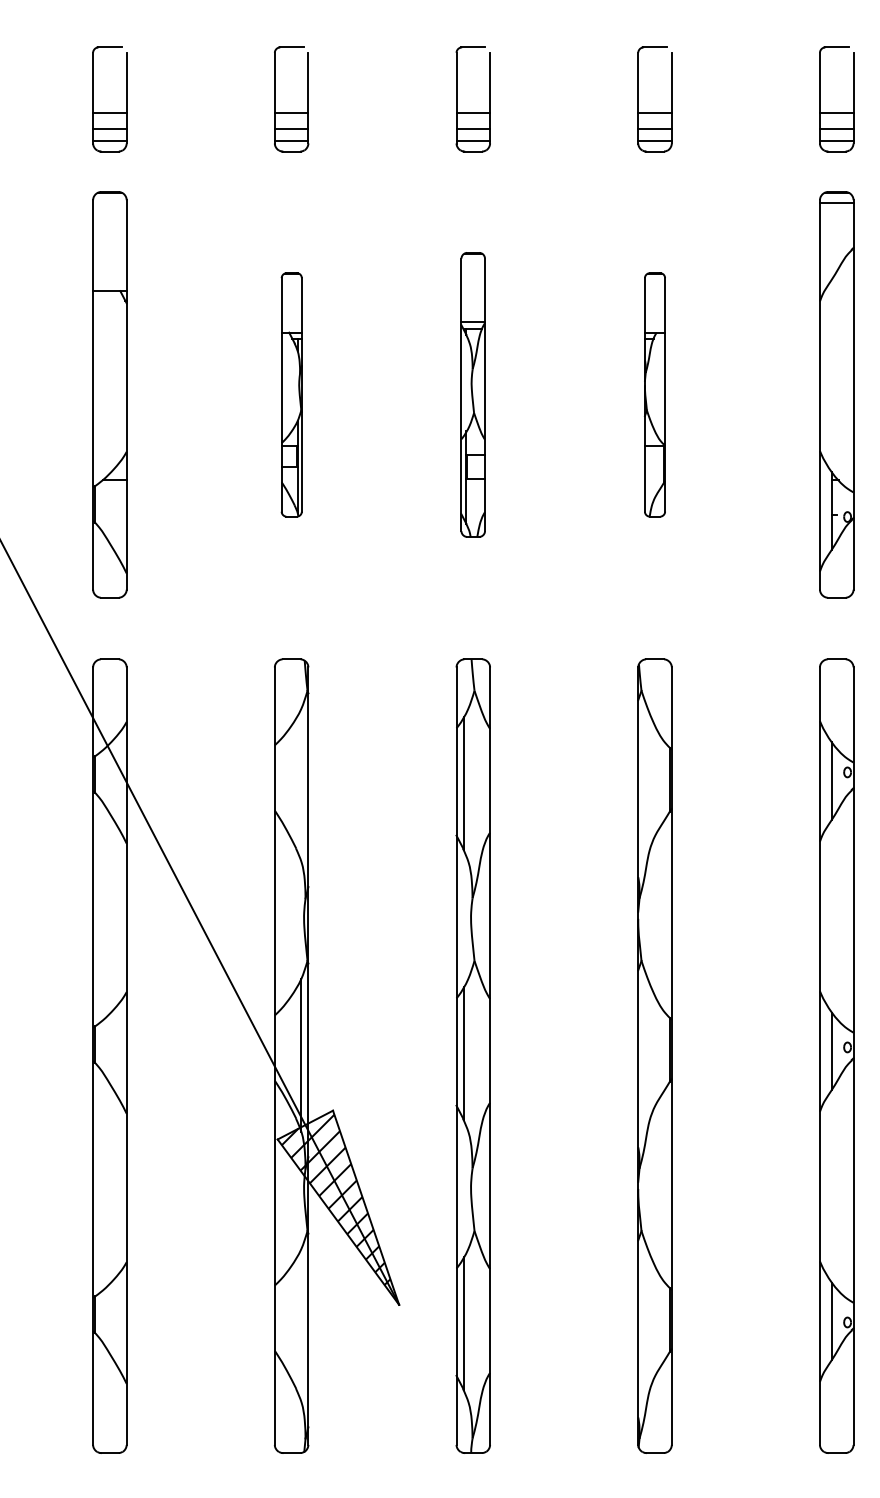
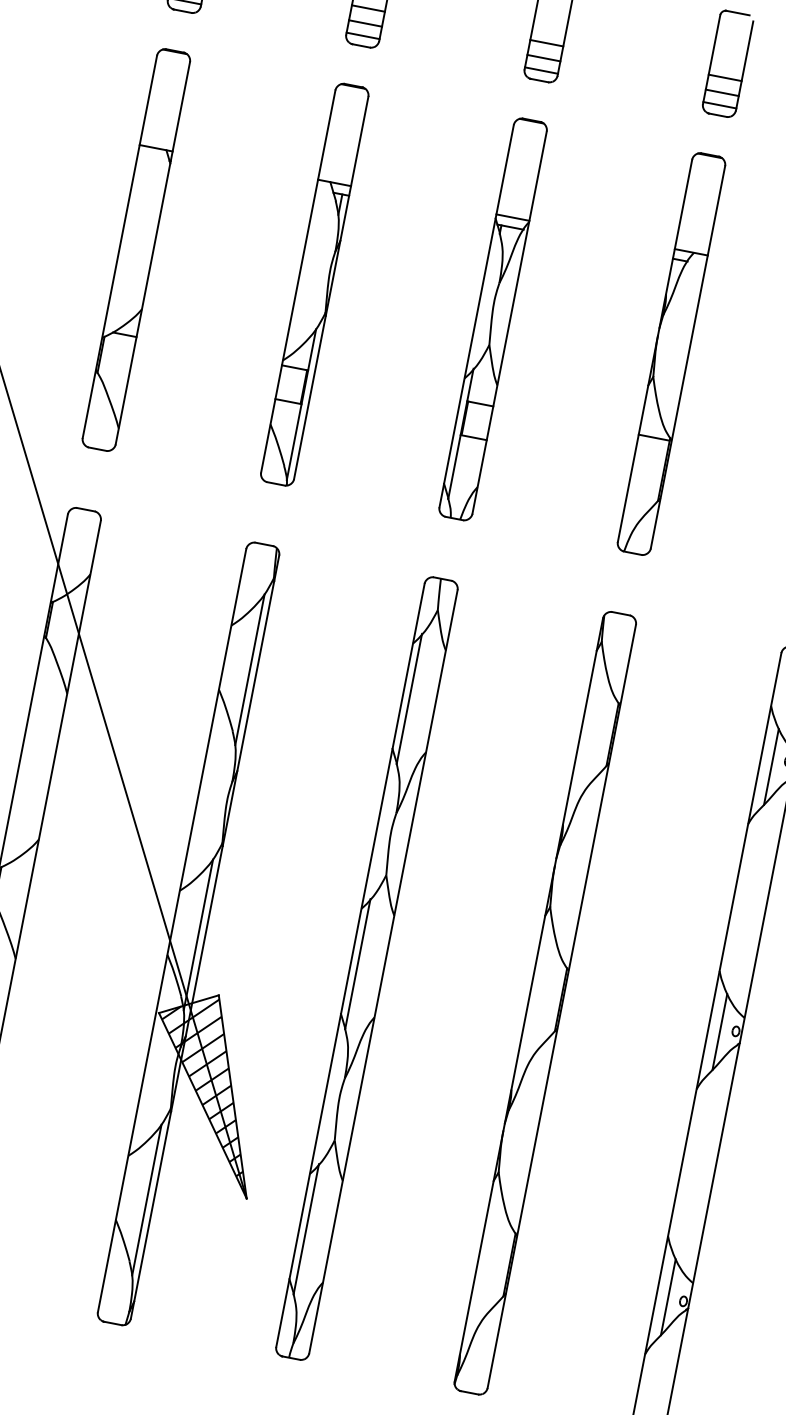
part: (291, 394) -> (314, 284), size x1.67
part: (472, 394) -> (492, 318), size x1.43
part: (654, 394) -> (671, 353), size x1.67
line: (301, 784) -> (250, 669), added
line: (301, 1325) -> (146, 1200), added

